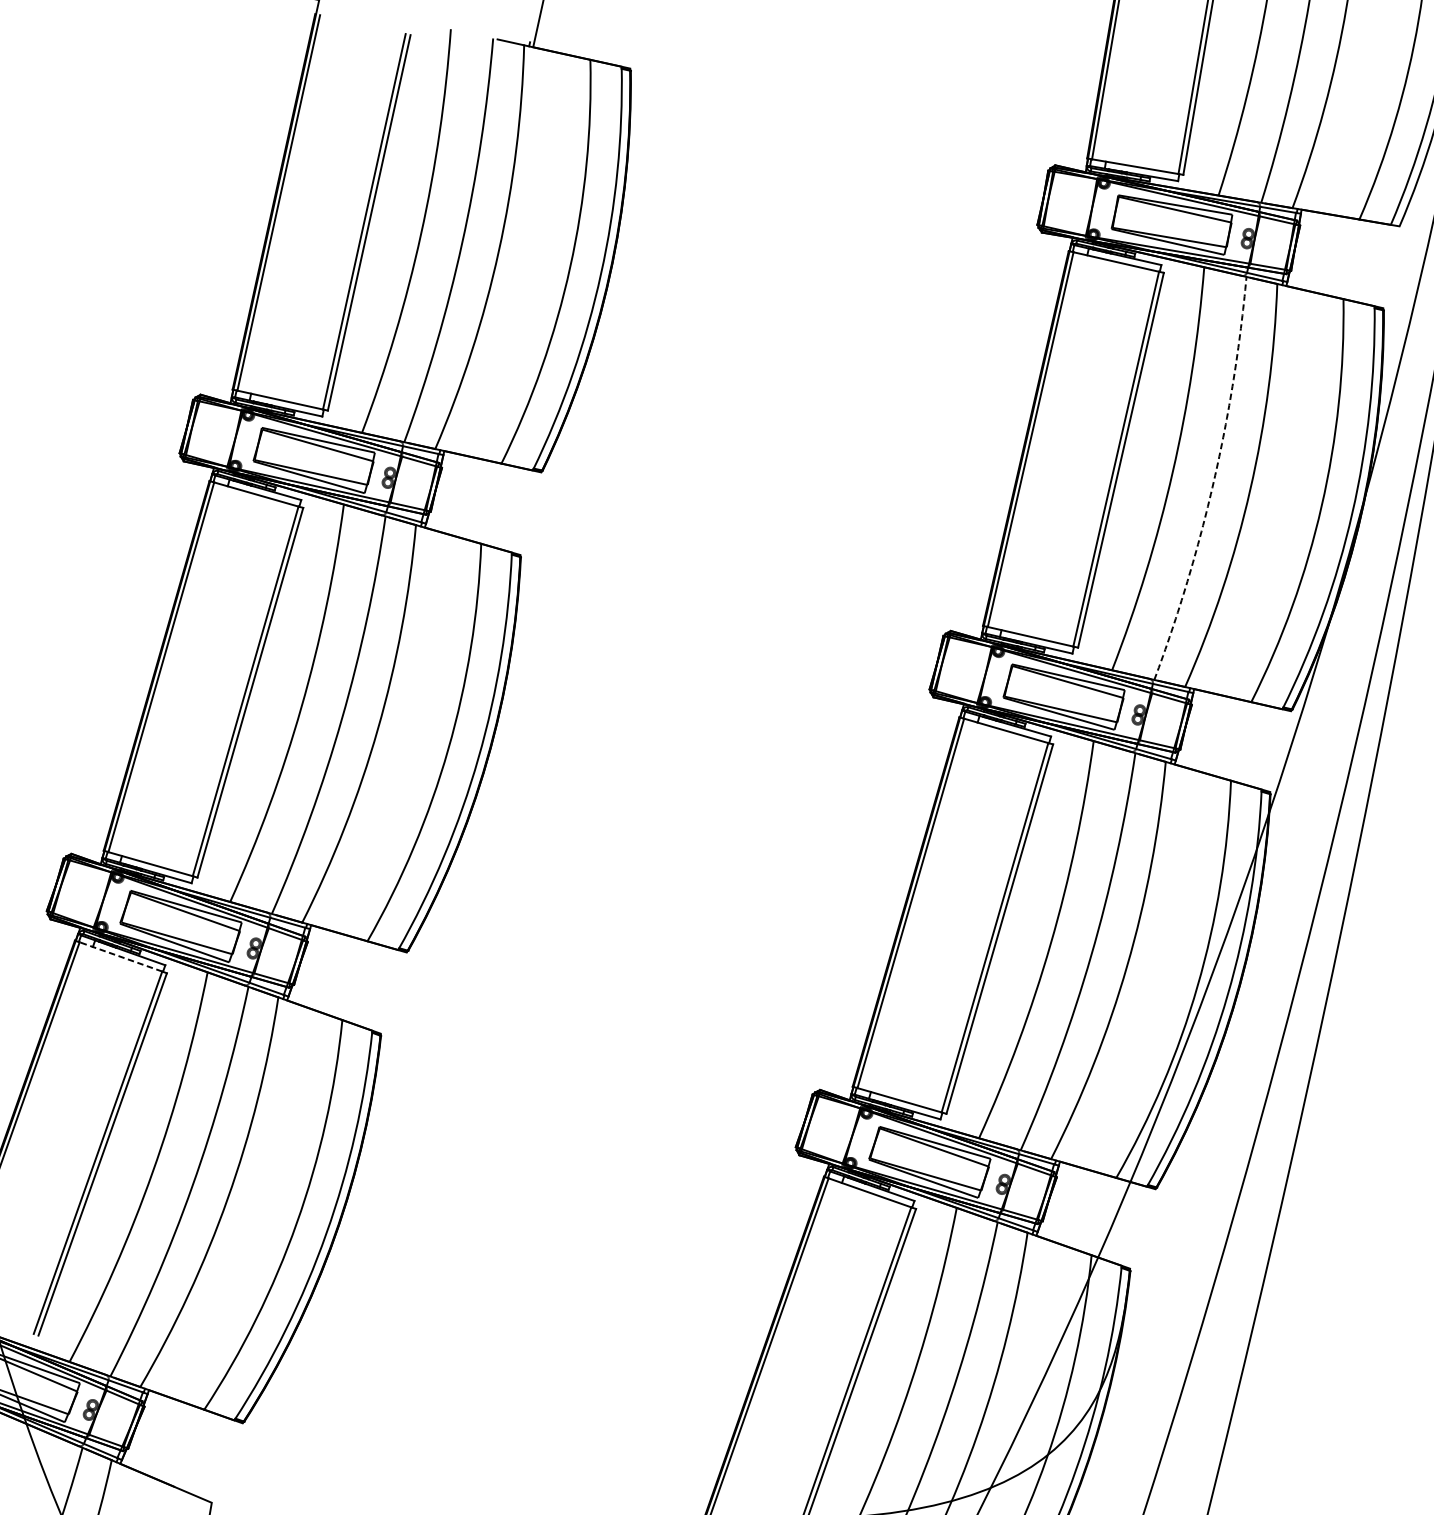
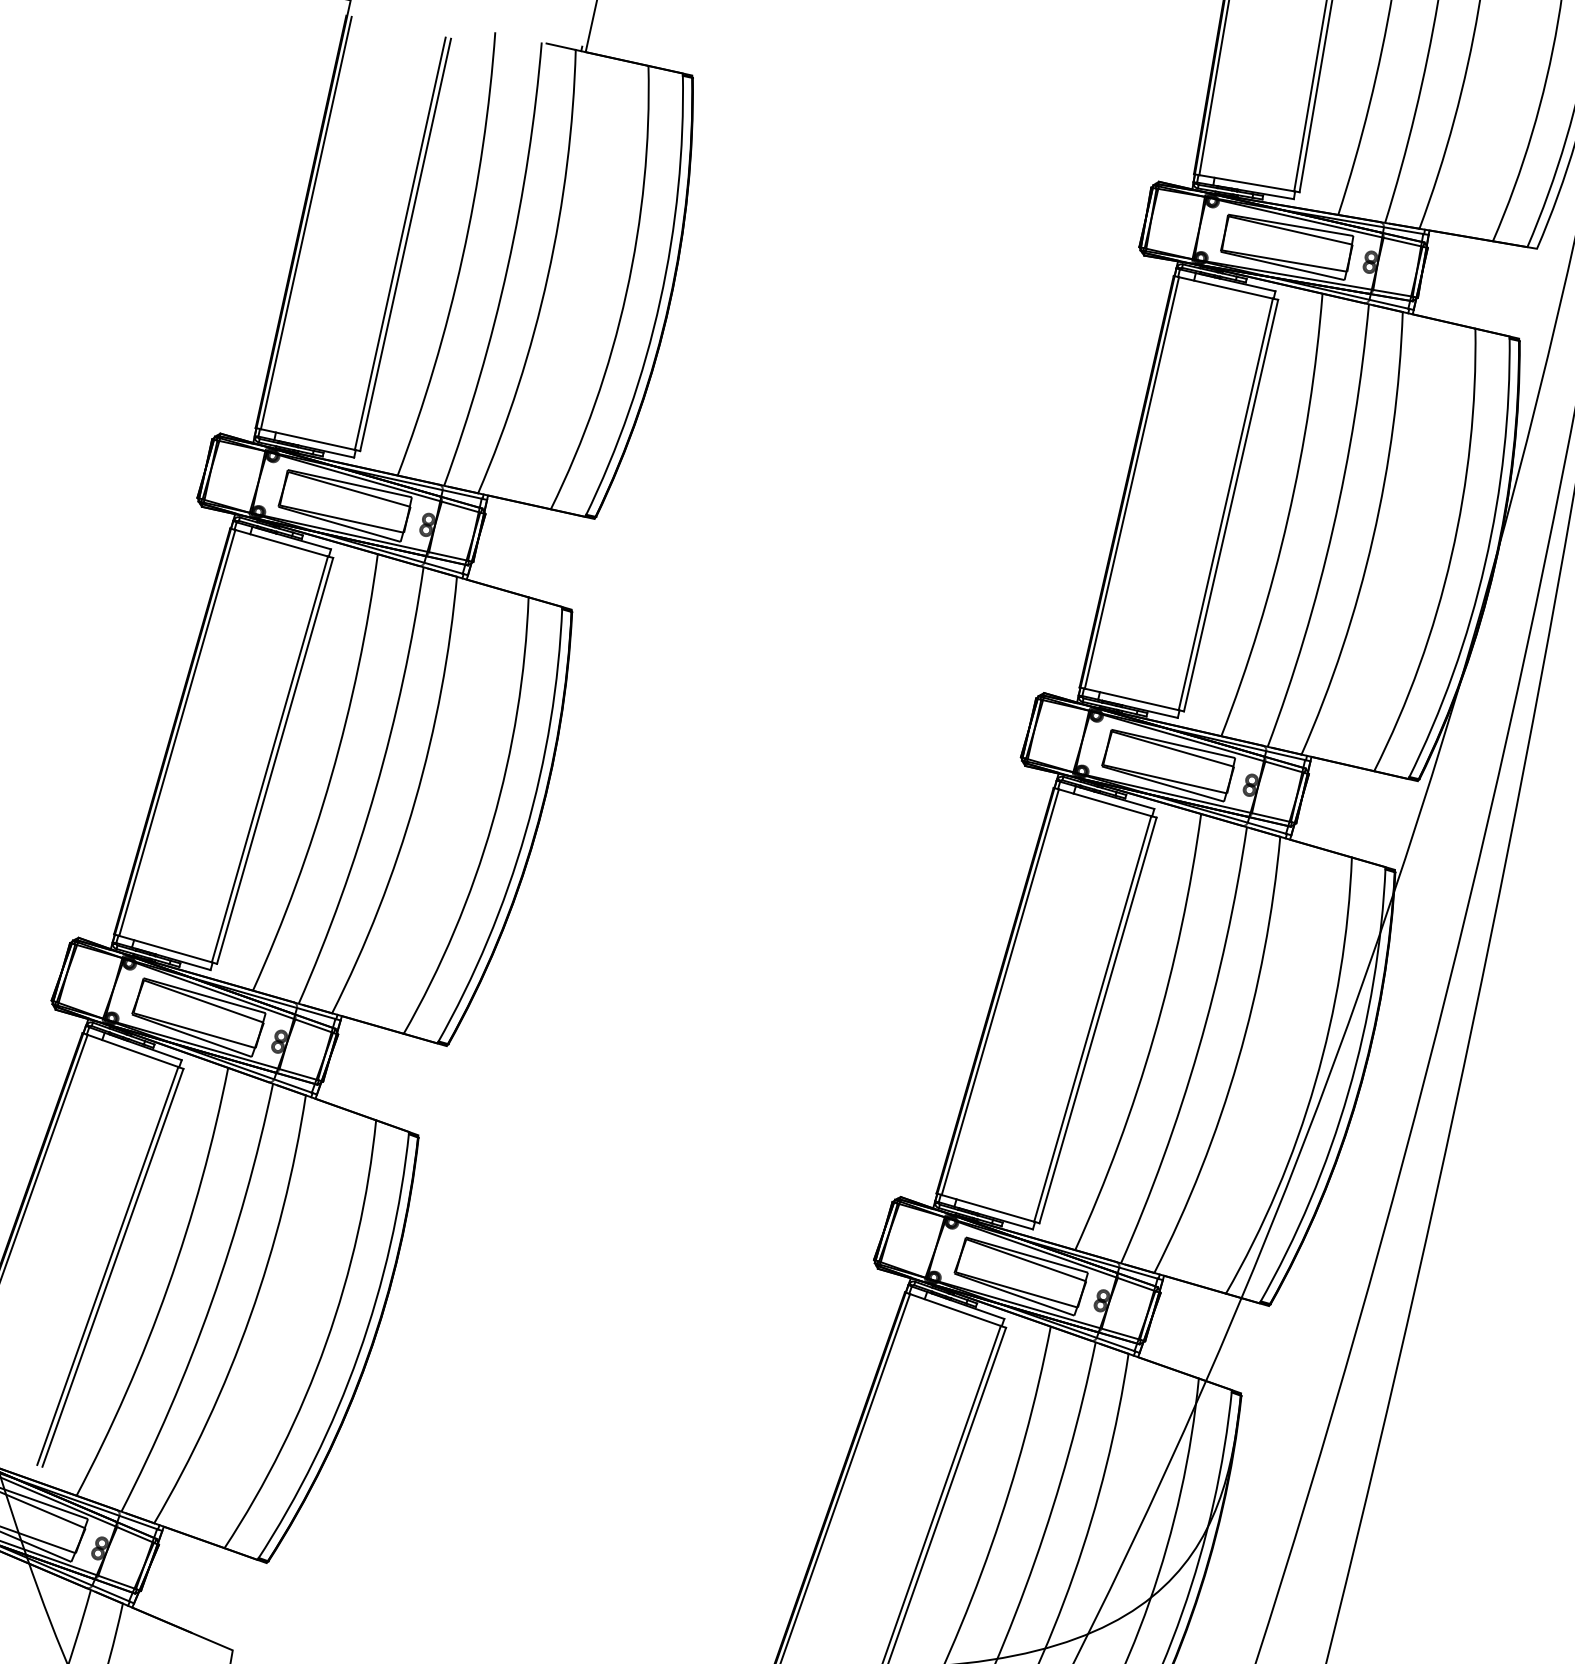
arc: (1214, 481) -> (1333, 528), dashed -> solid
line: (120, 956) -> (132, 1050), dashed -> solid

